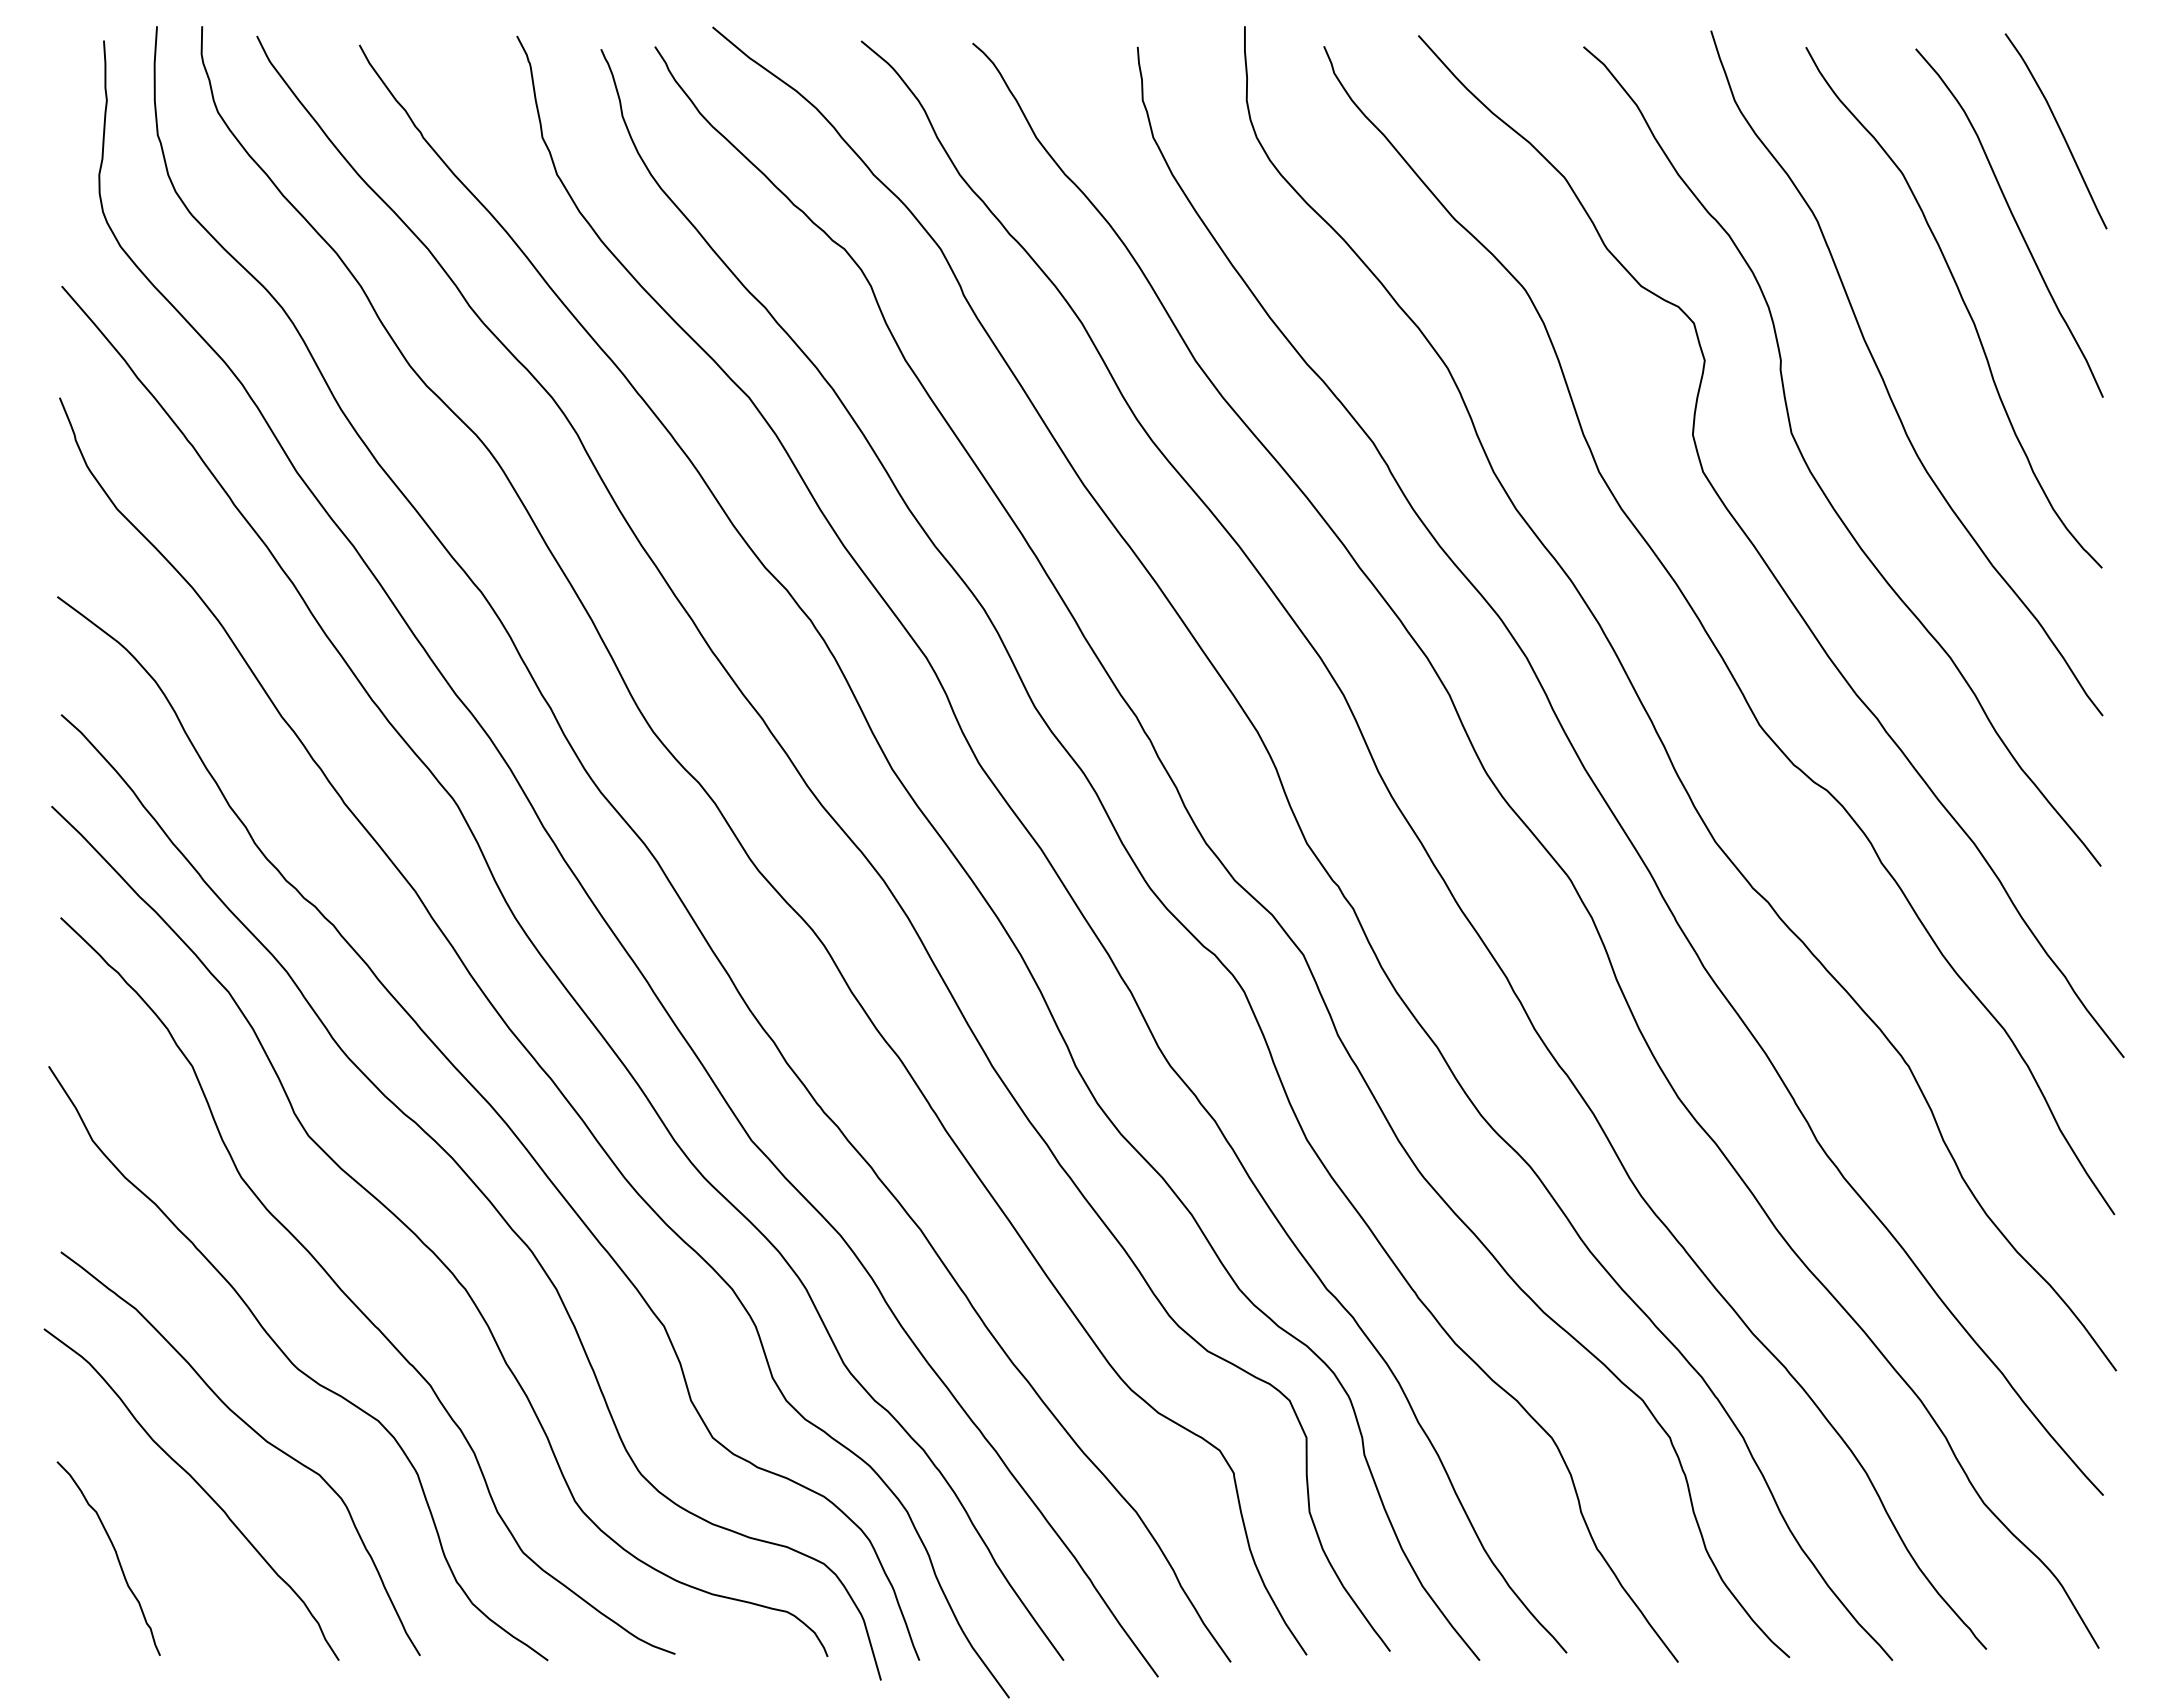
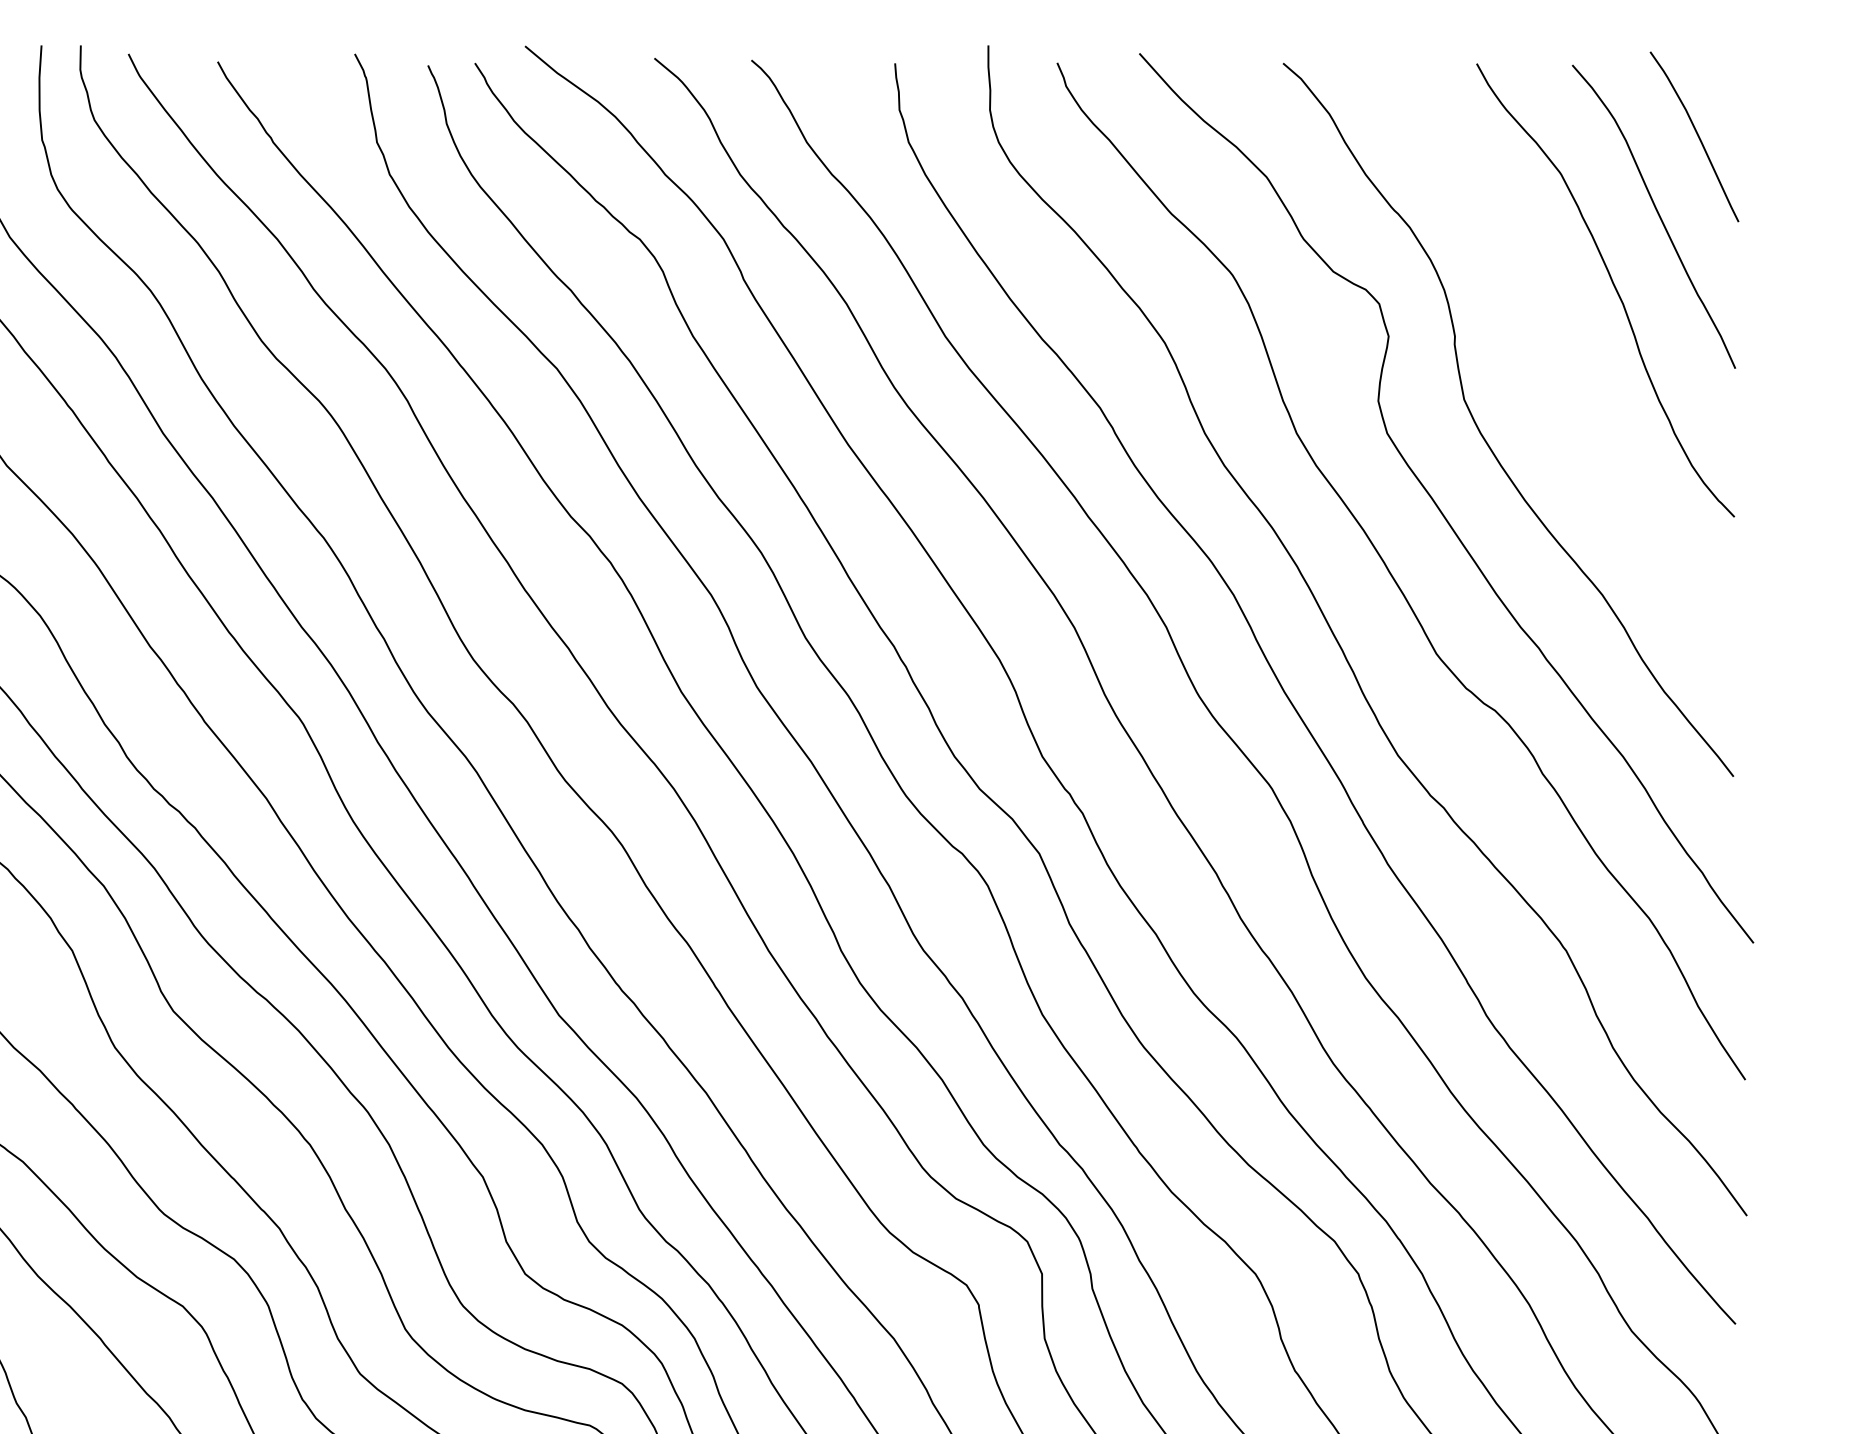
curve: (1885, 382) -> (1545, 355), removed

